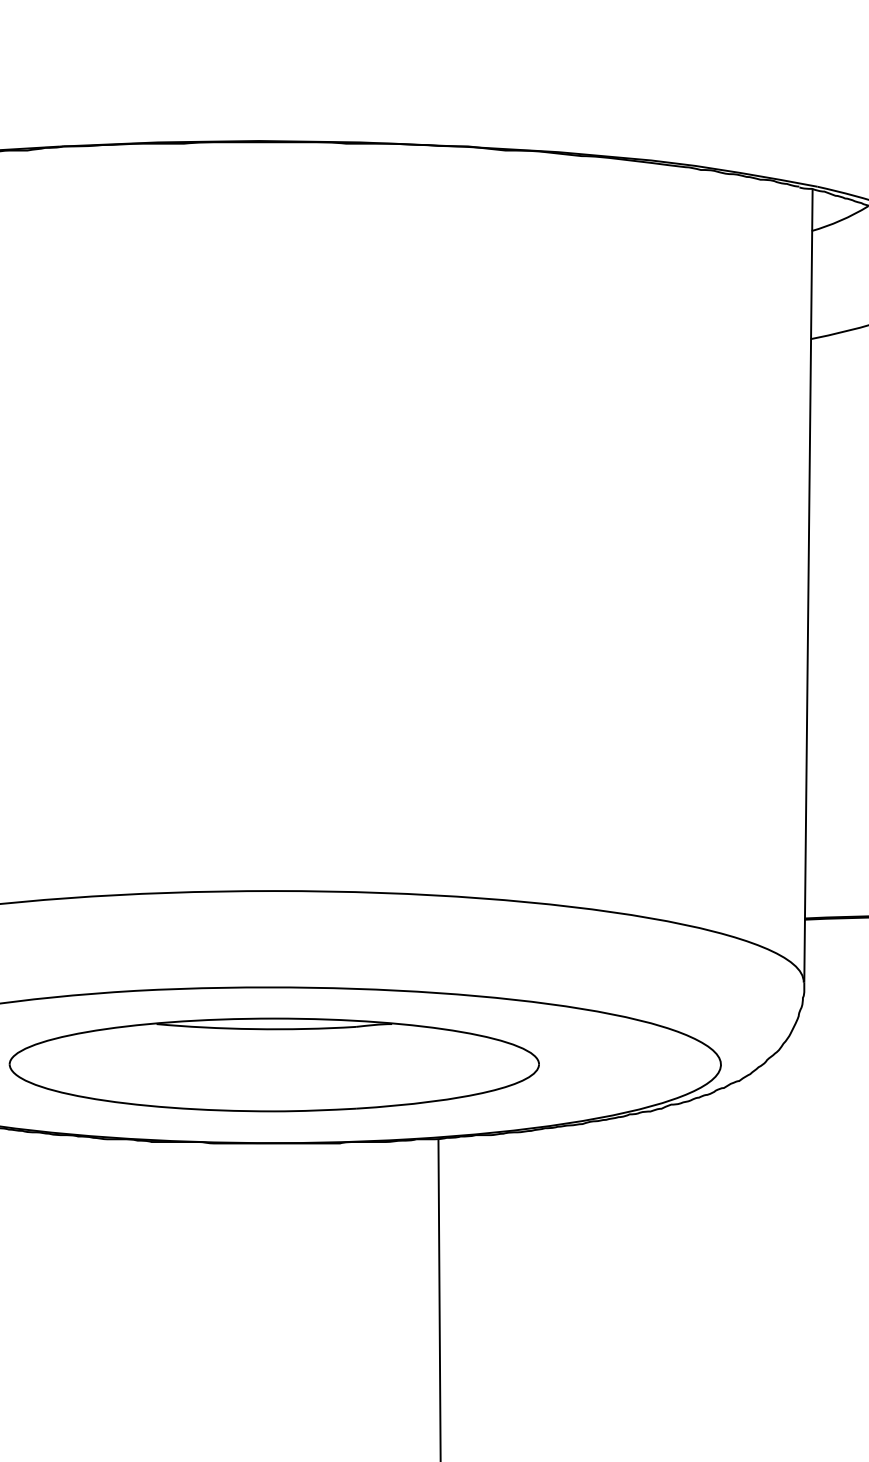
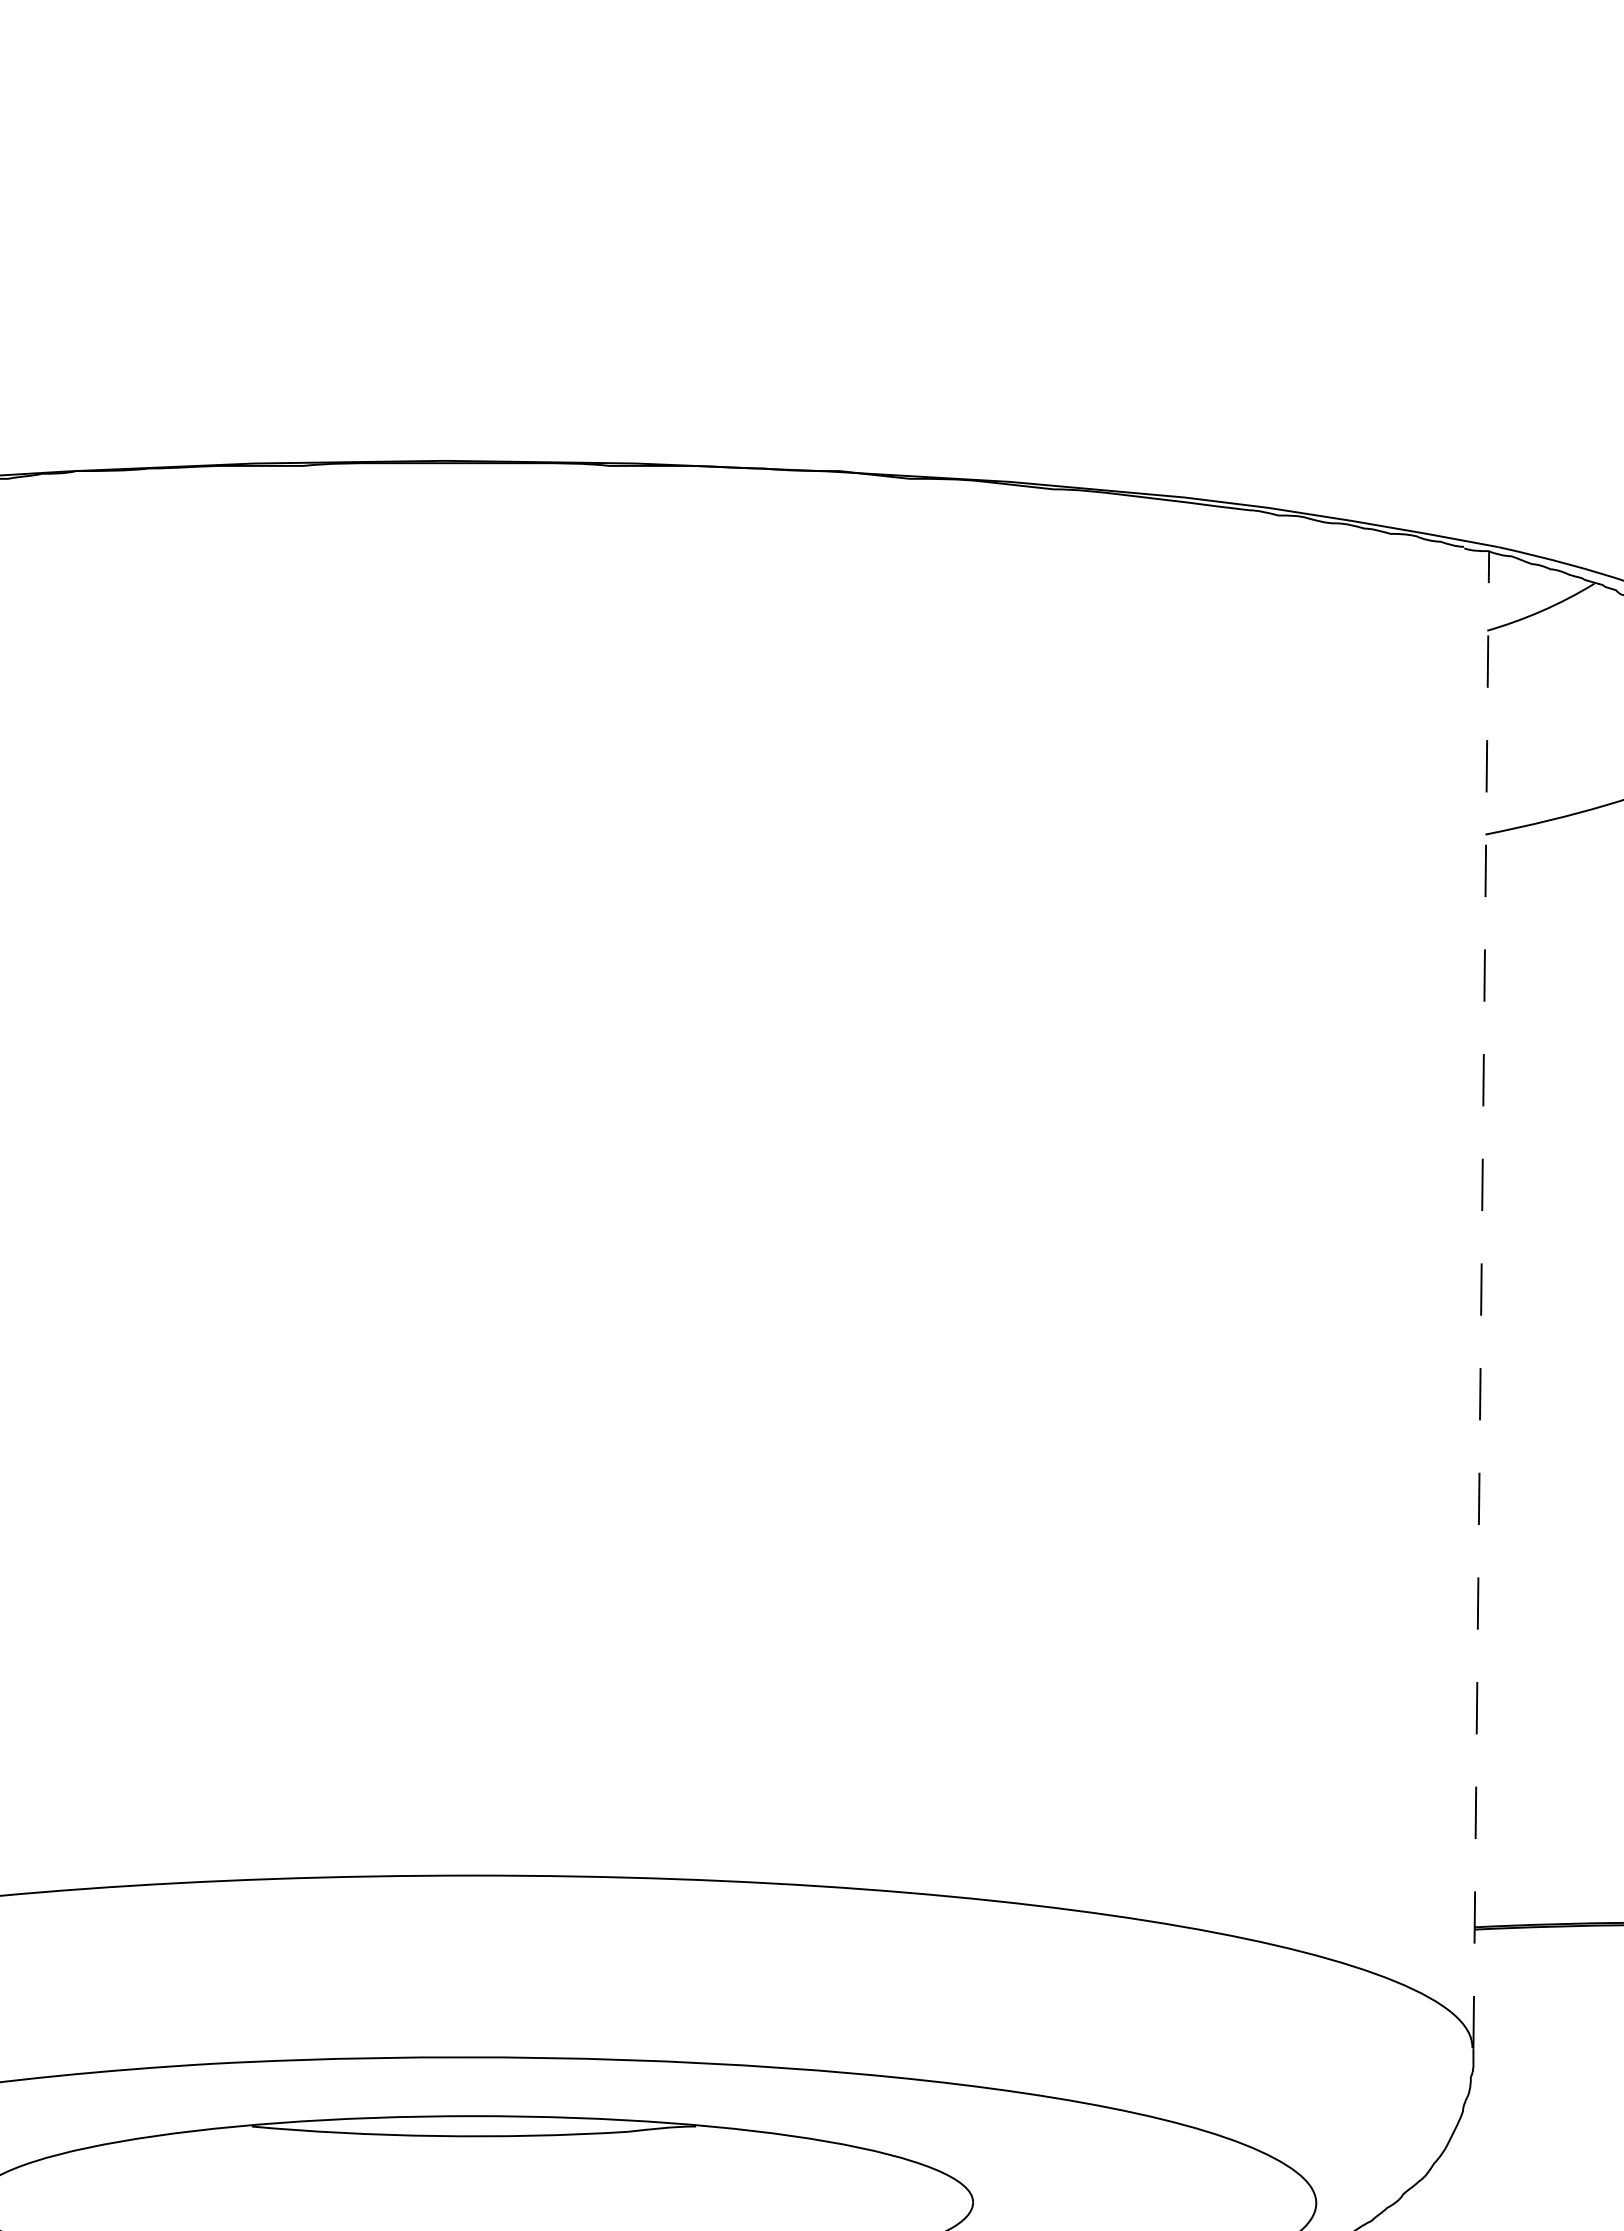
line: (808, 585) -> (1481, 1299), solid -> dashed

